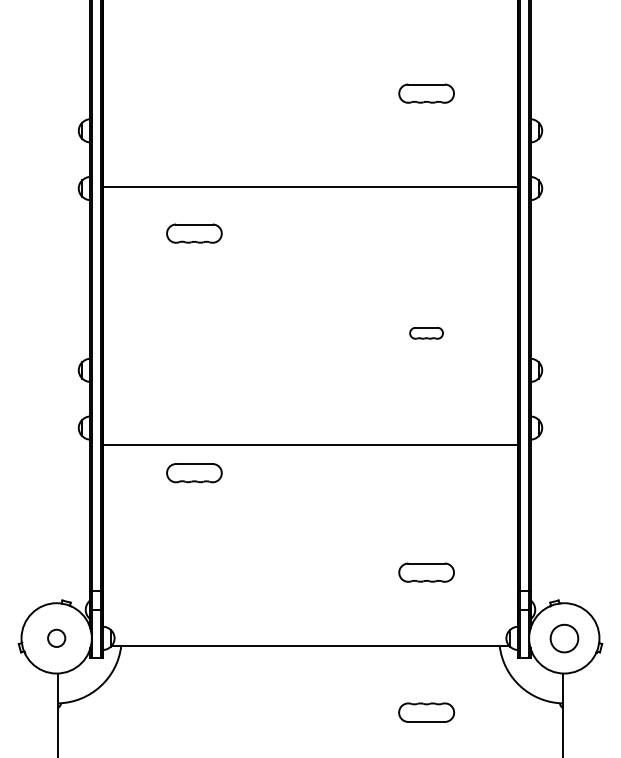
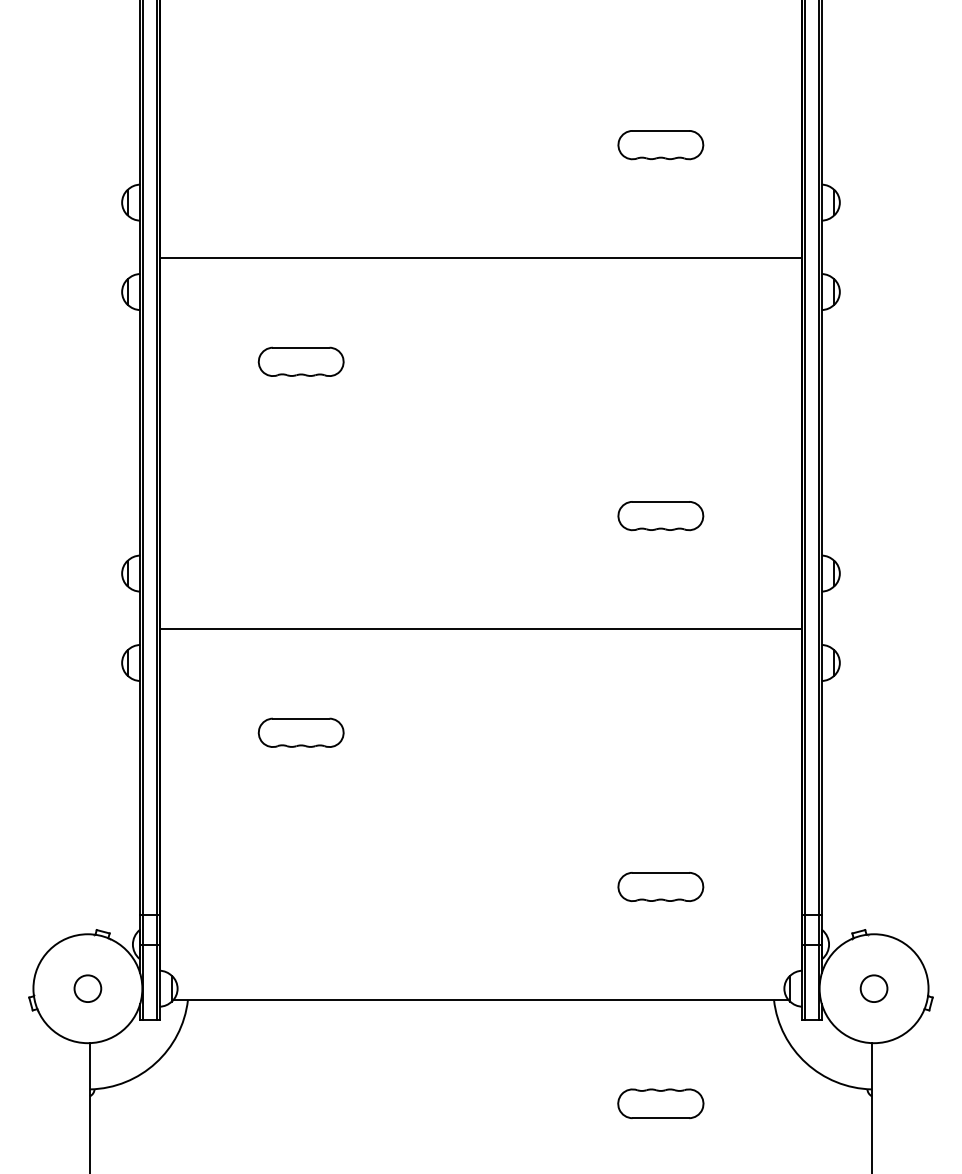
line: (310, 186) -> (481, 257), moved
part: (426, 333) -> (660, 516), size x1.67
line: (310, 445) -> (481, 629), moved
circle: (563, 637) -> (872, 987), size x0.62

